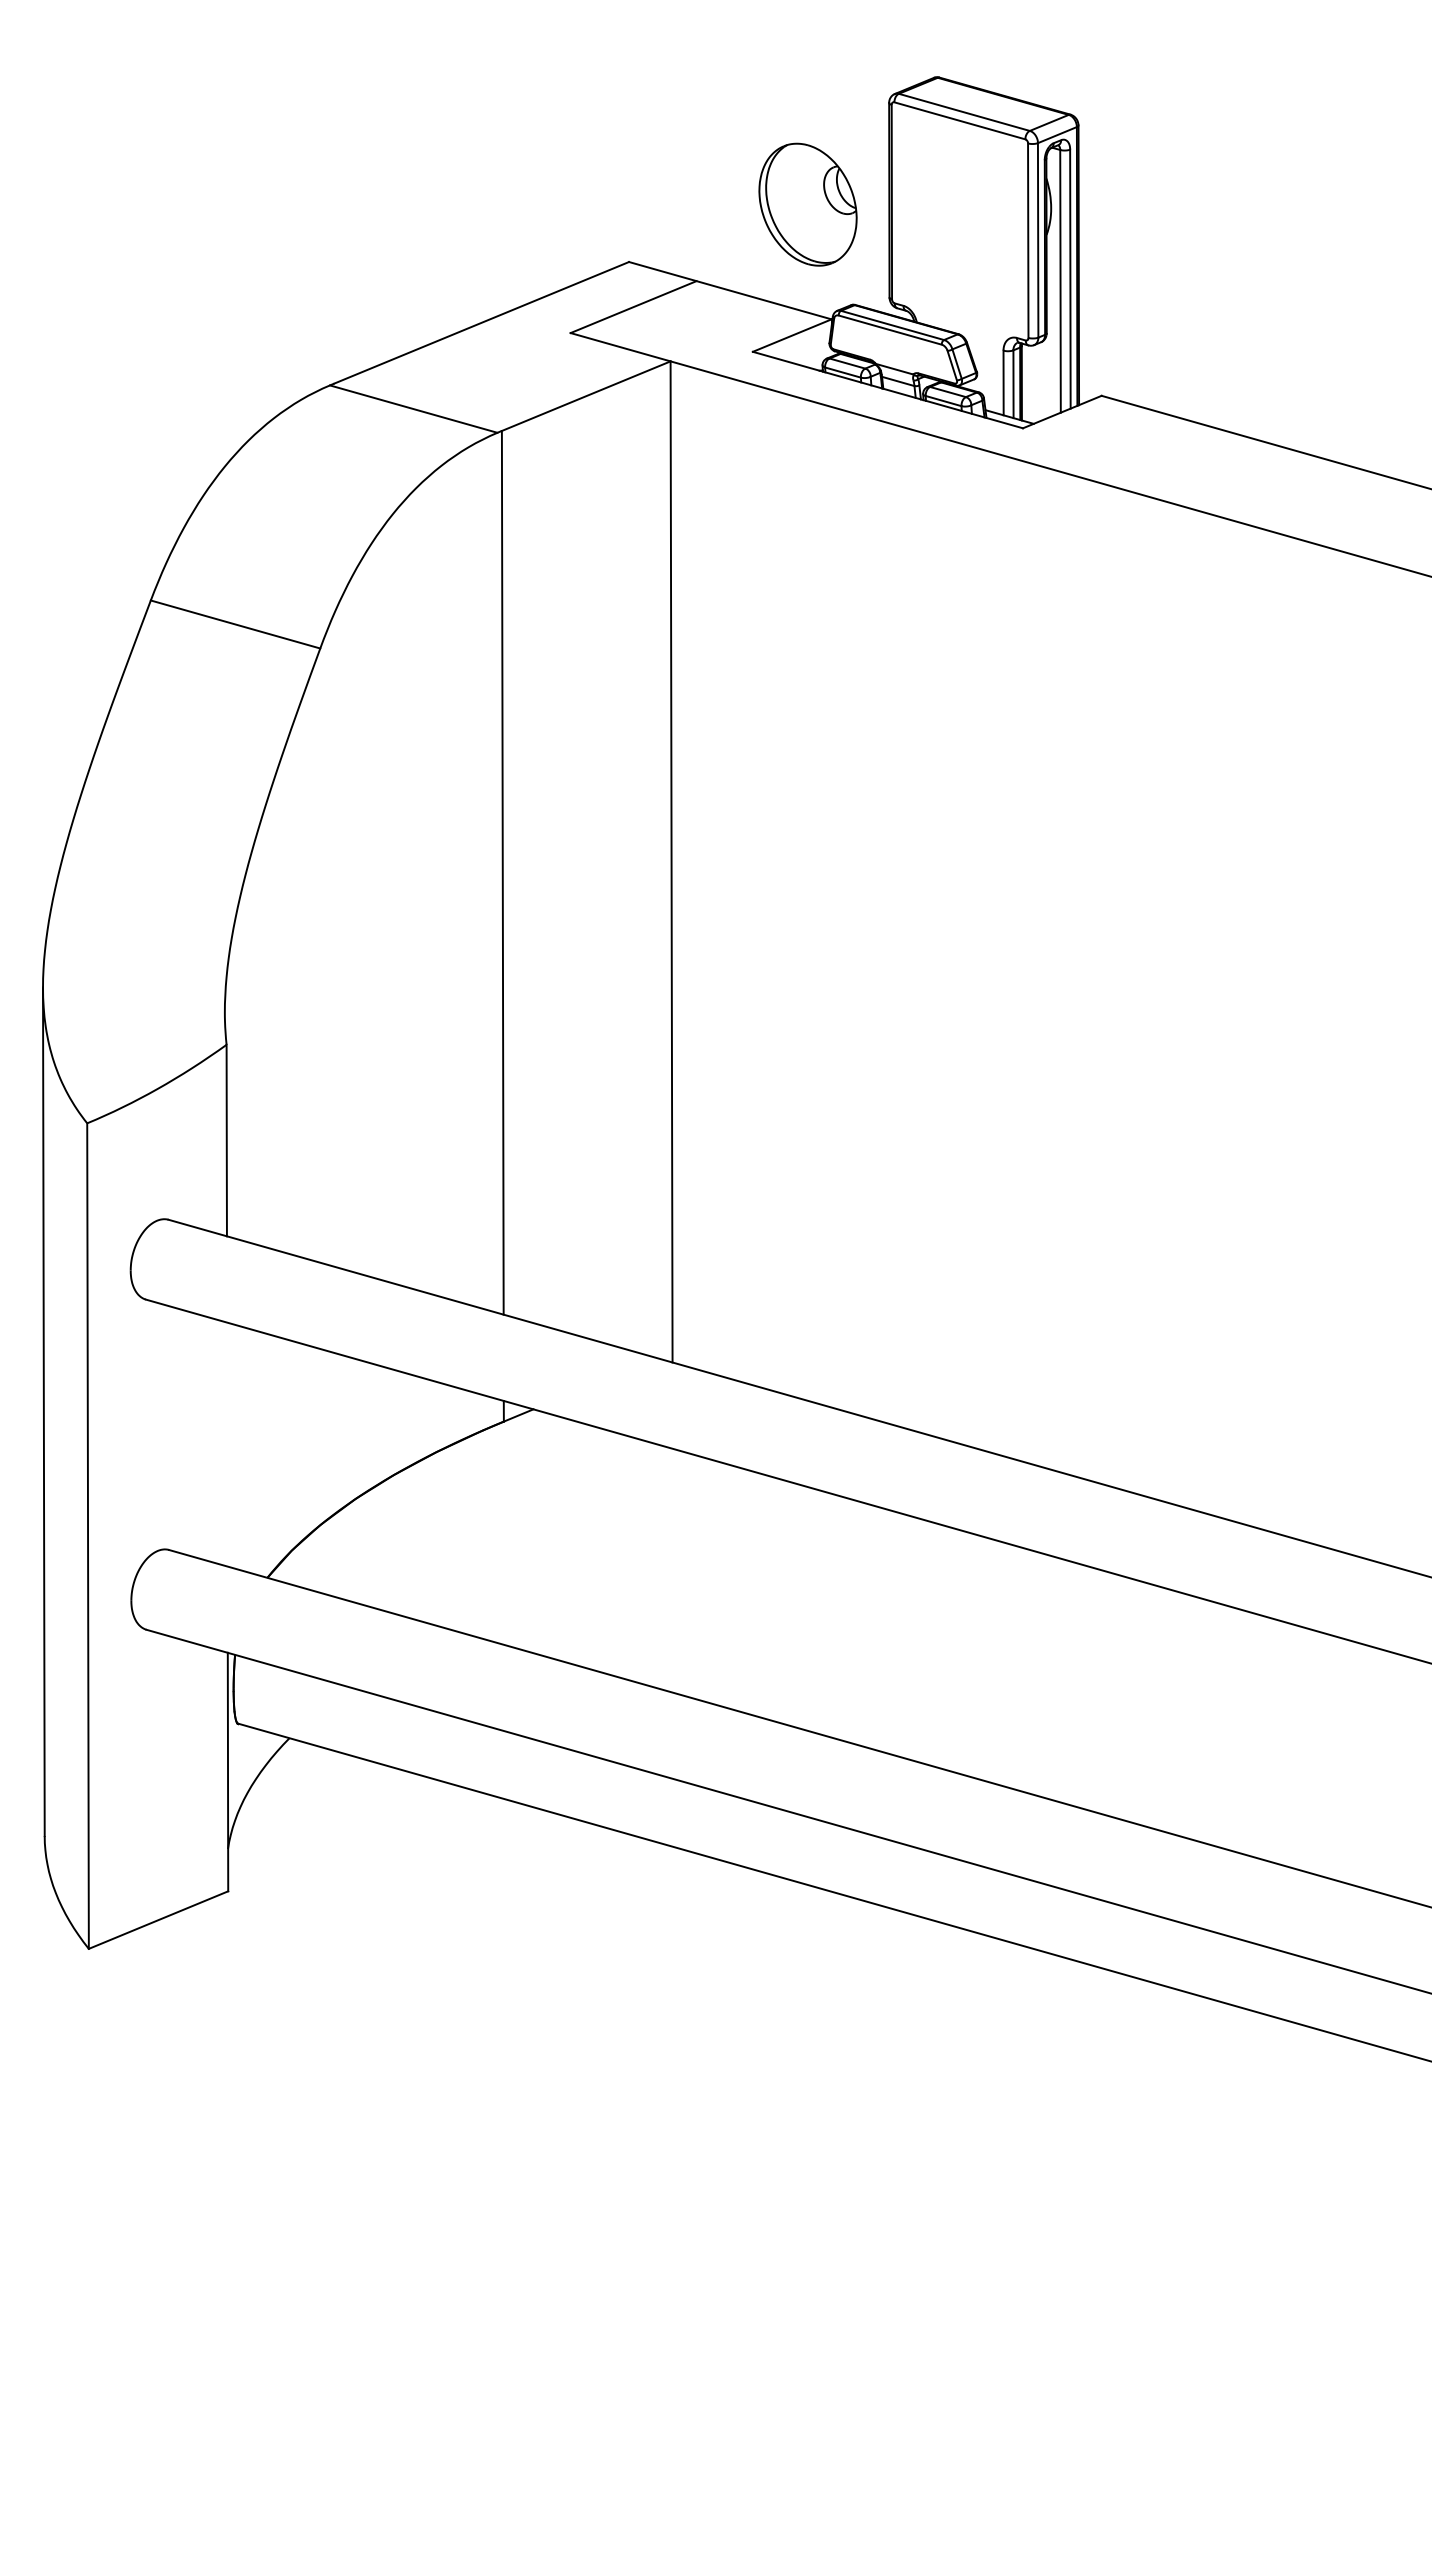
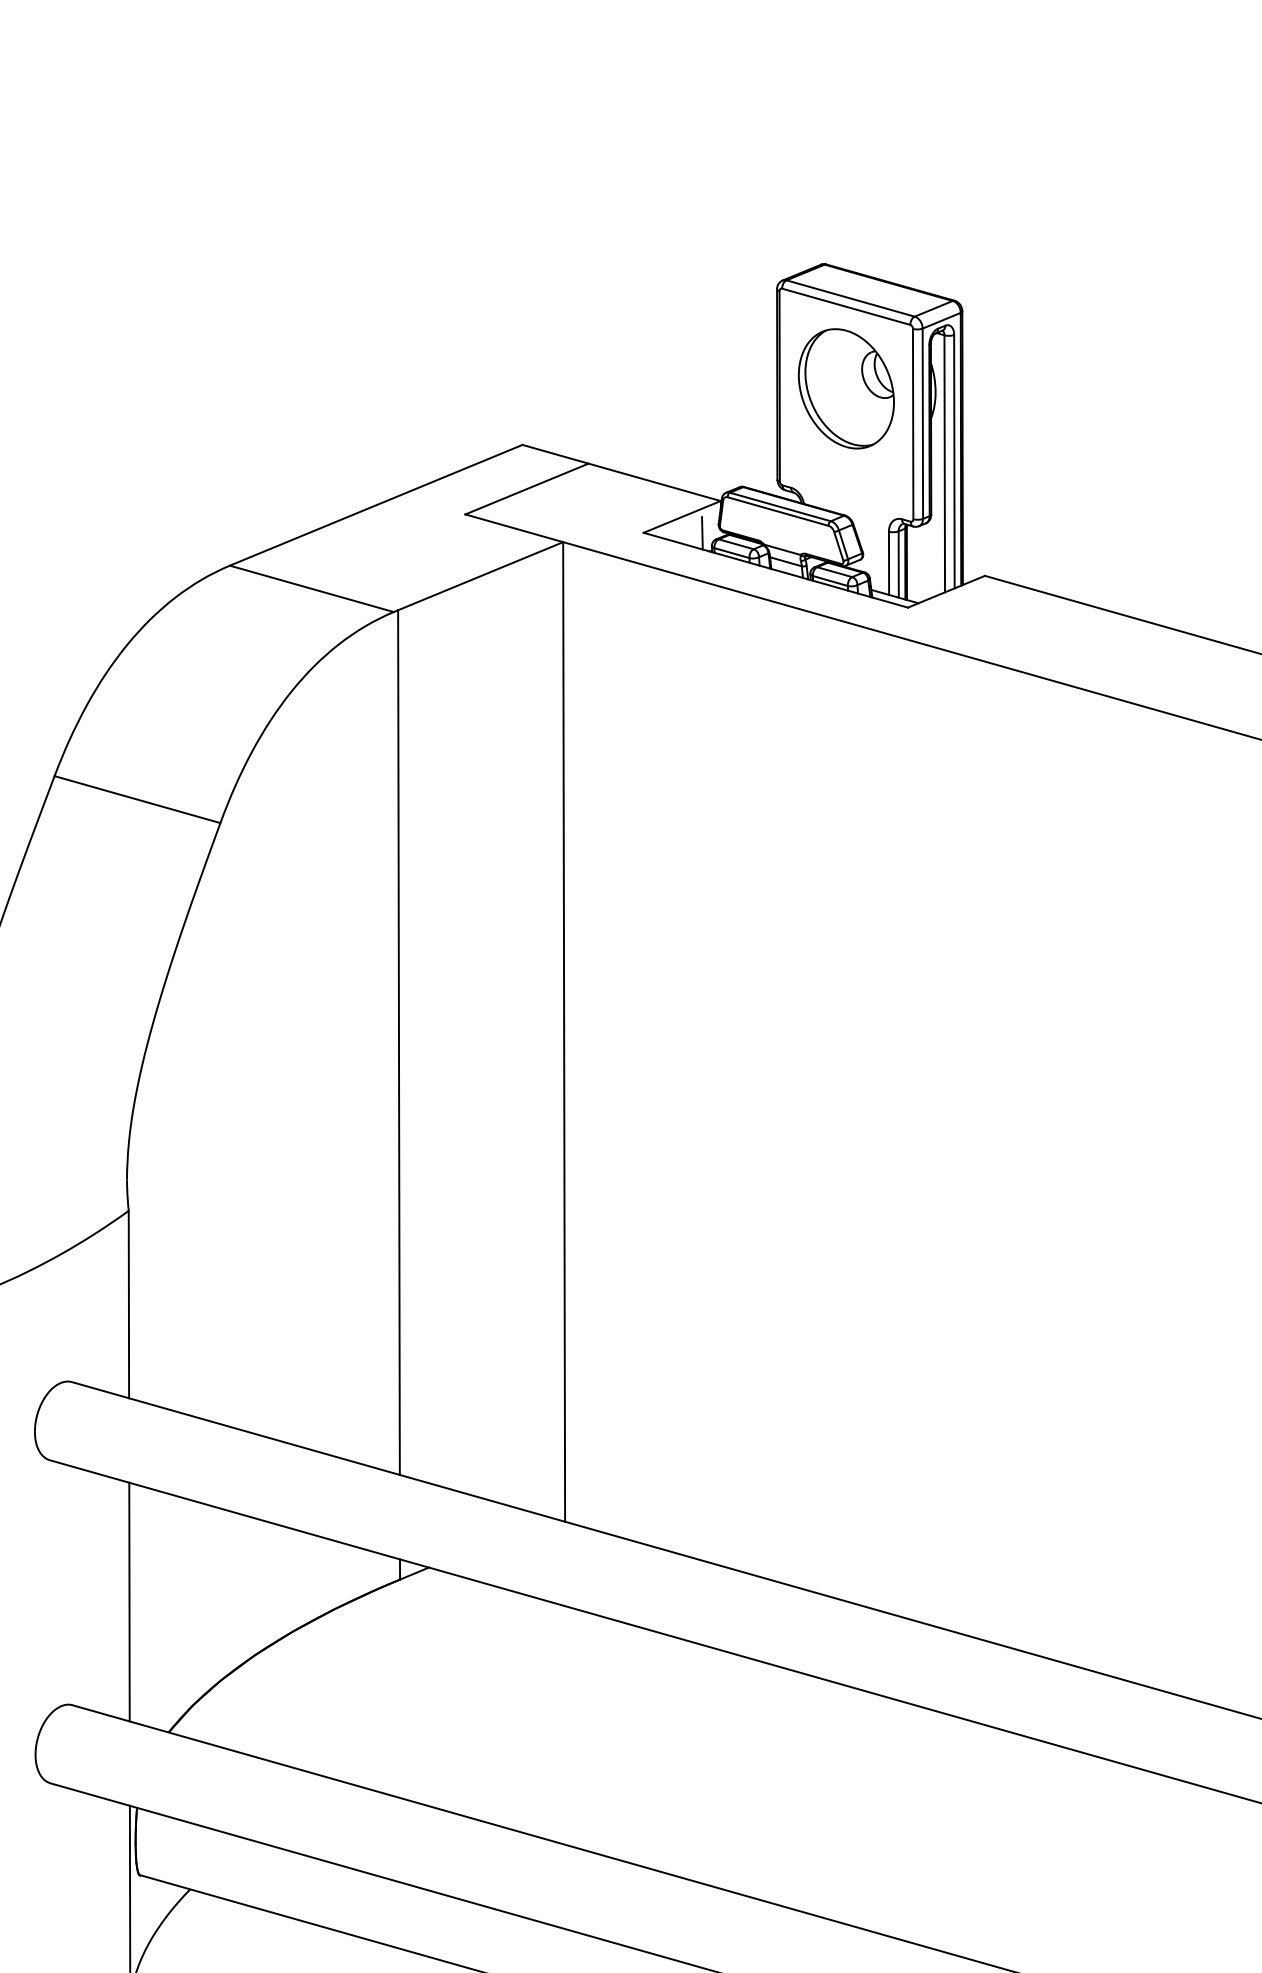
part: (807, 204) -> (845, 388), moved
line: (812, 351) -> (702, 532), added
line: (227, 1444) -> (129, 1601), added

